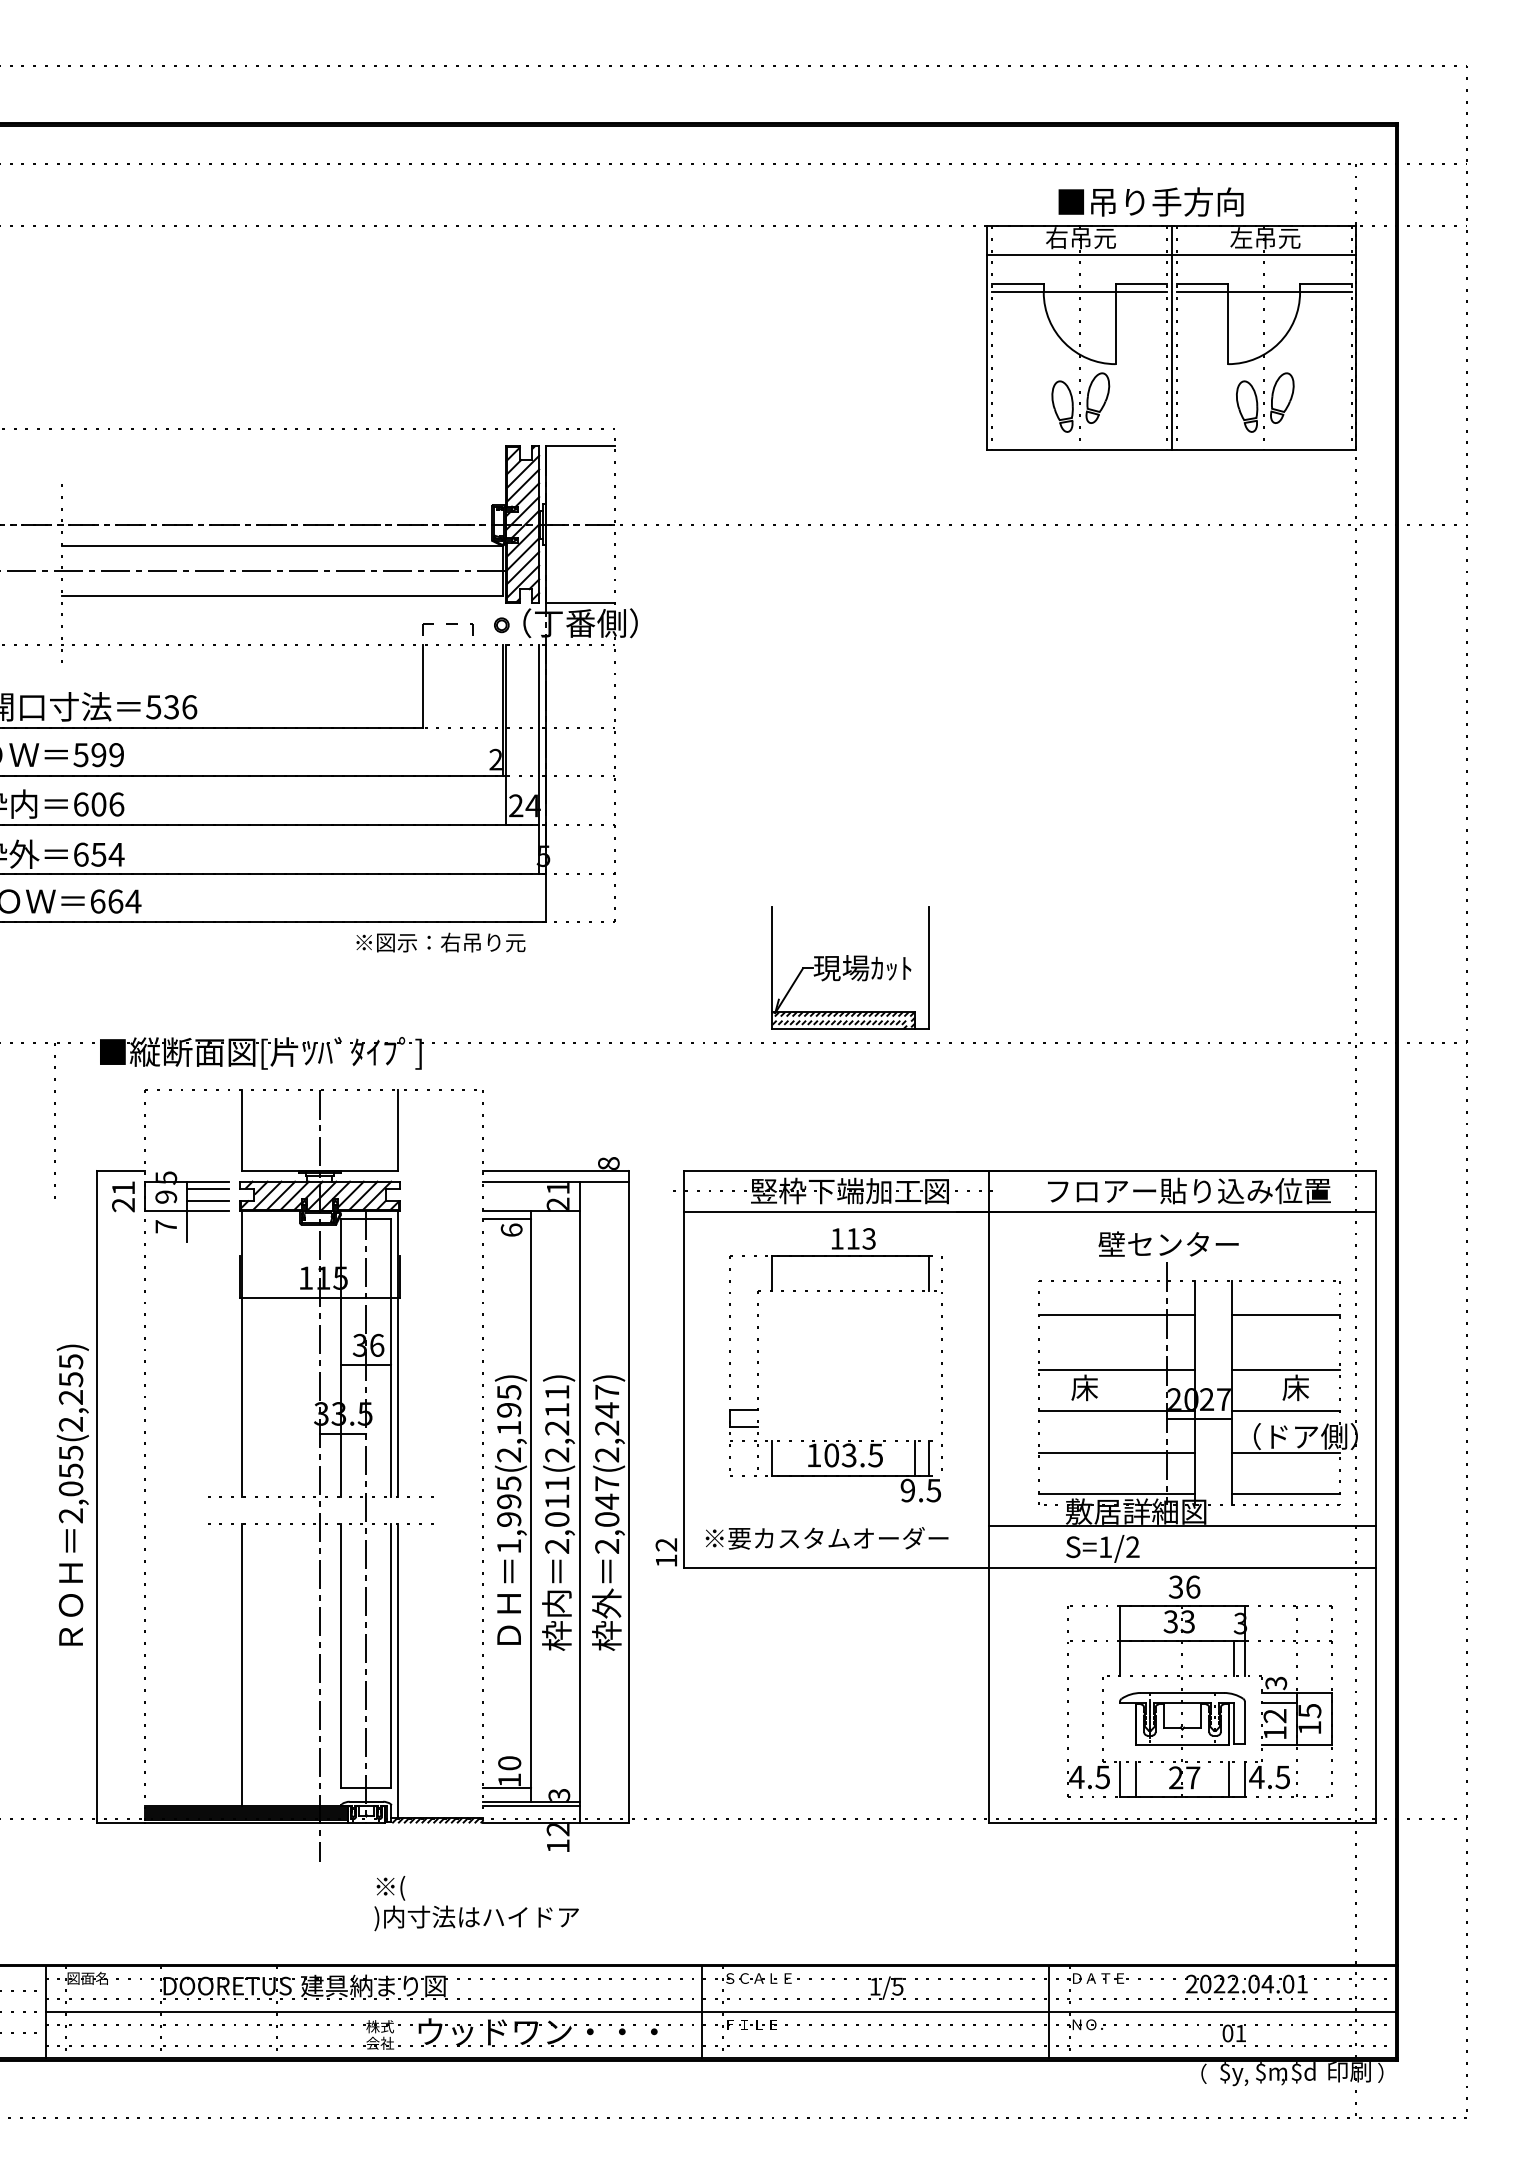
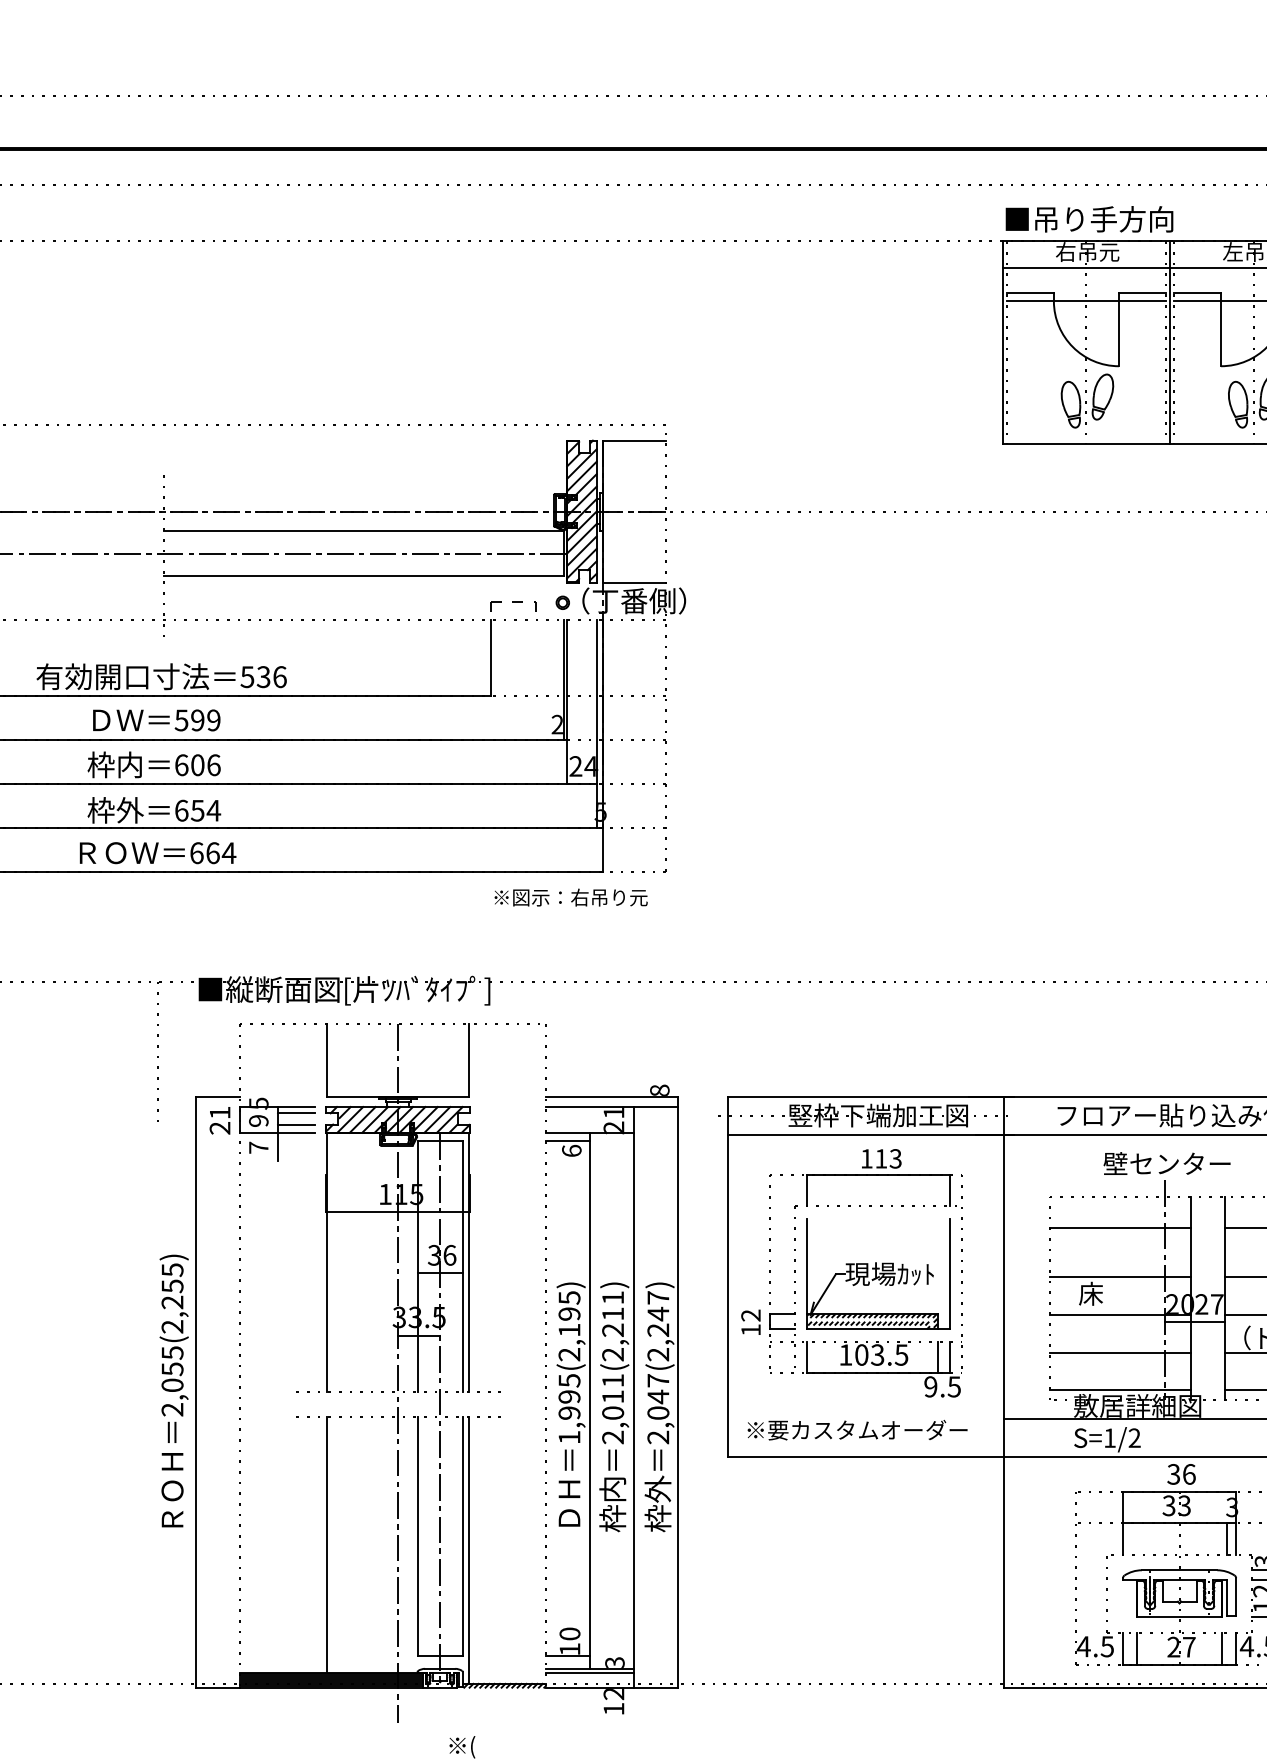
text: (1150, 201) -> (1089, 218), moved
text: (440, 942) -> (570, 897), moved
part: (850, 967) -> (878, 1273), moved
text: (665, 1552) -> (750, 1322), moved

